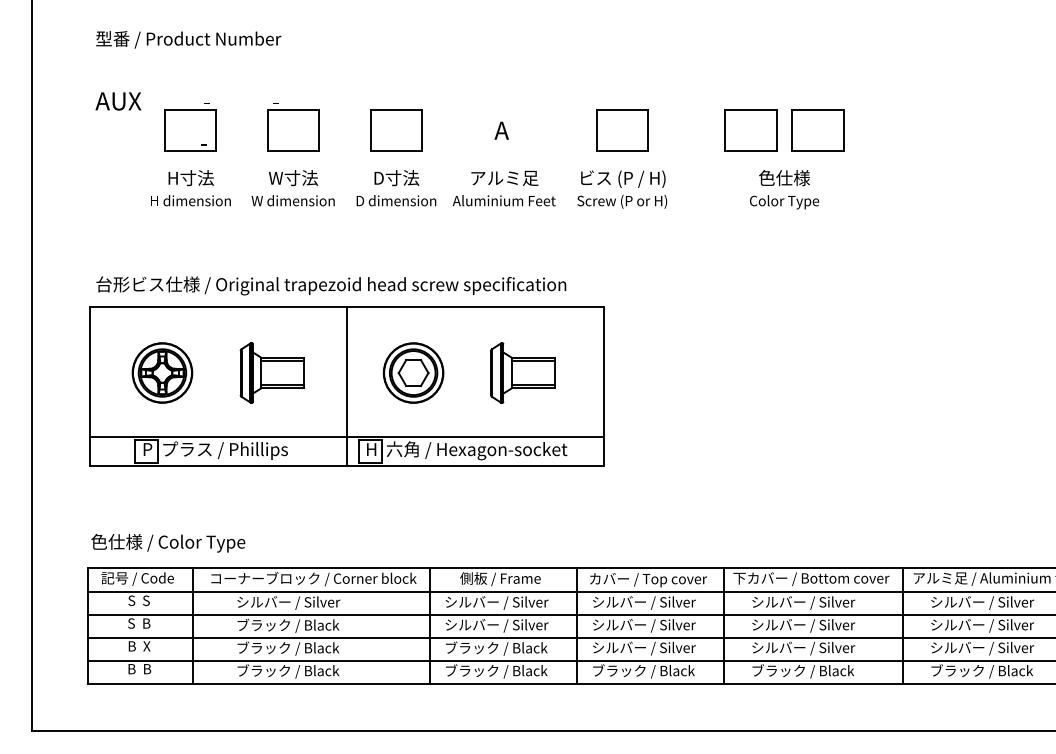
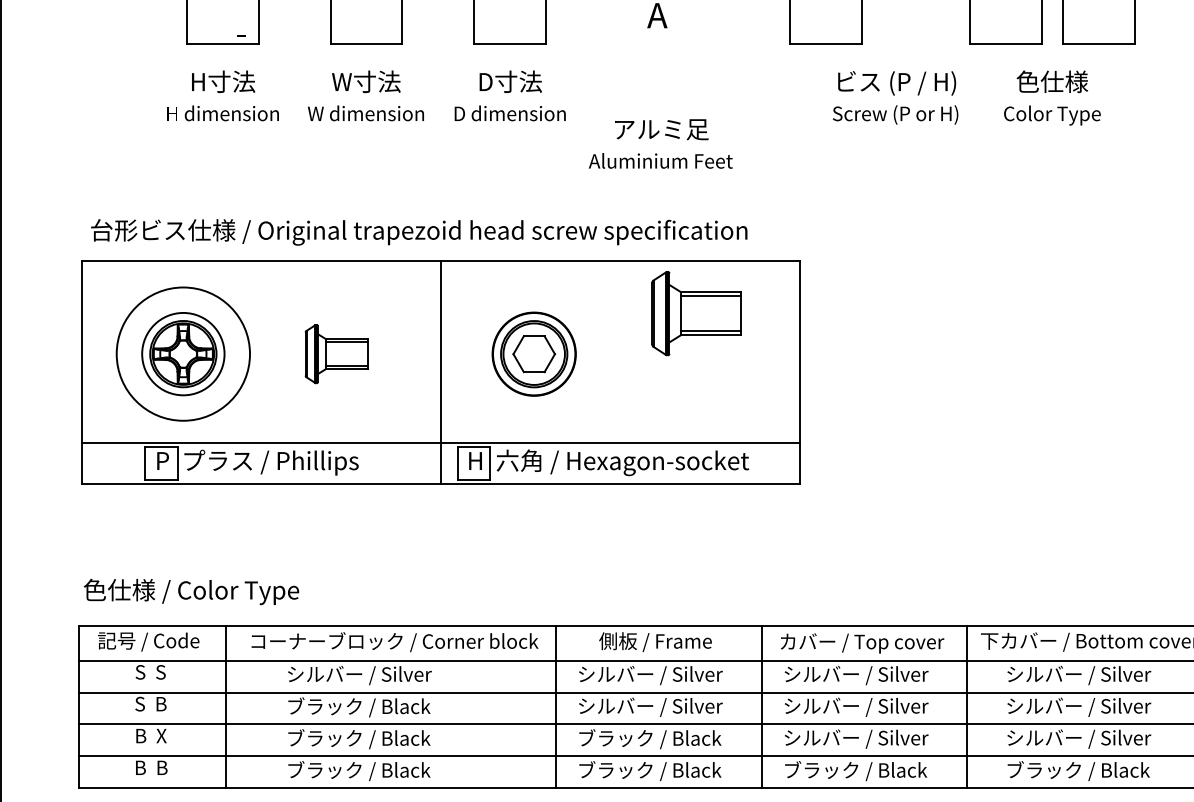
text: (503, 188) -> (659, 143), moved
text: (622, 189) -> (895, 97), moved
circle: (162, 372) -> (183, 353), size x1.6
part: (271, 372) -> (335, 353), size x0.7
part: (522, 372) -> (696, 312), moved

